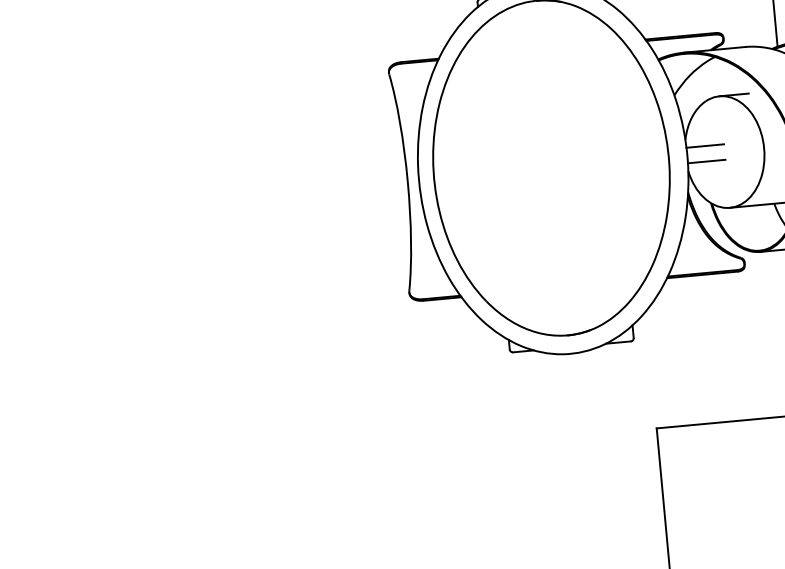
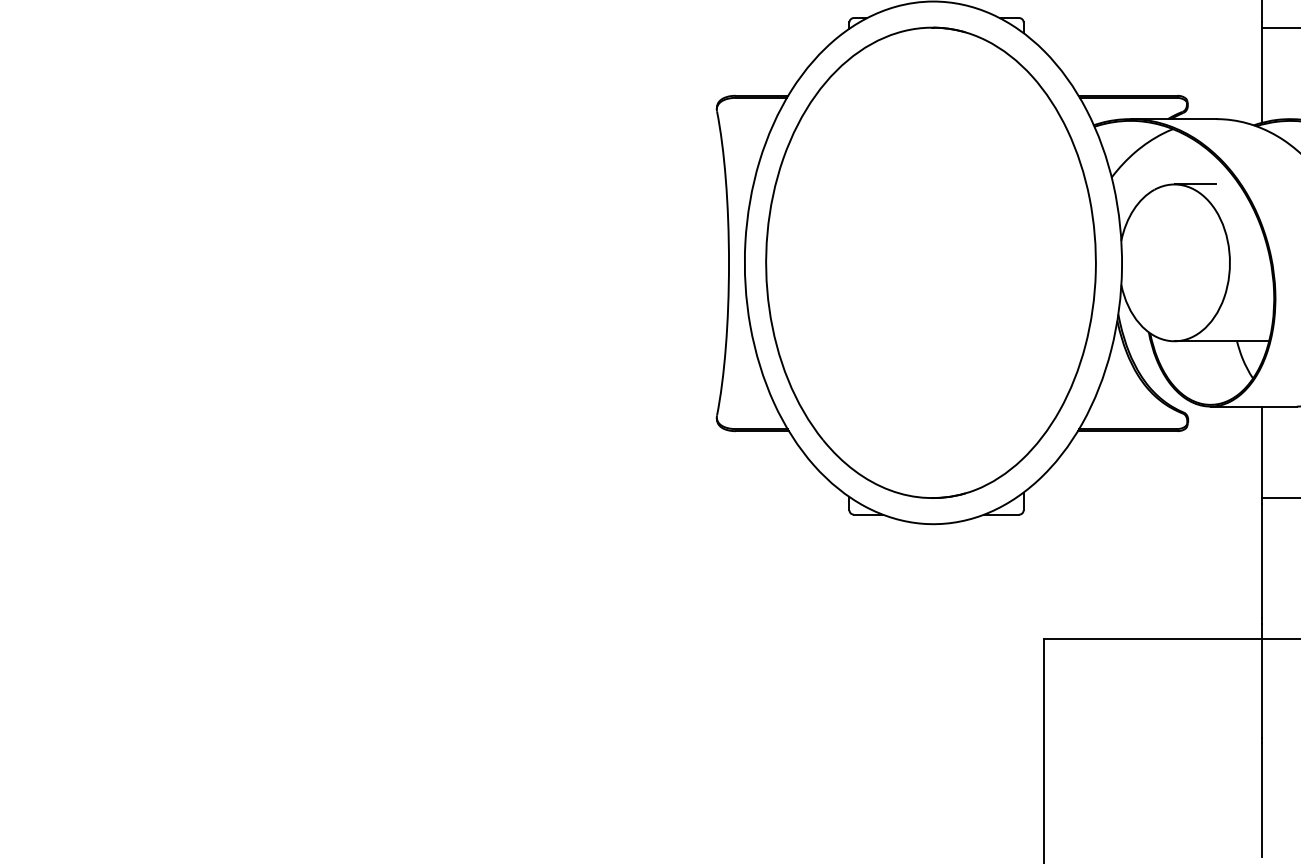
line: (704, 146) -> (1147, 252), removed
line: (706, 161) -> (1147, 273), removed

